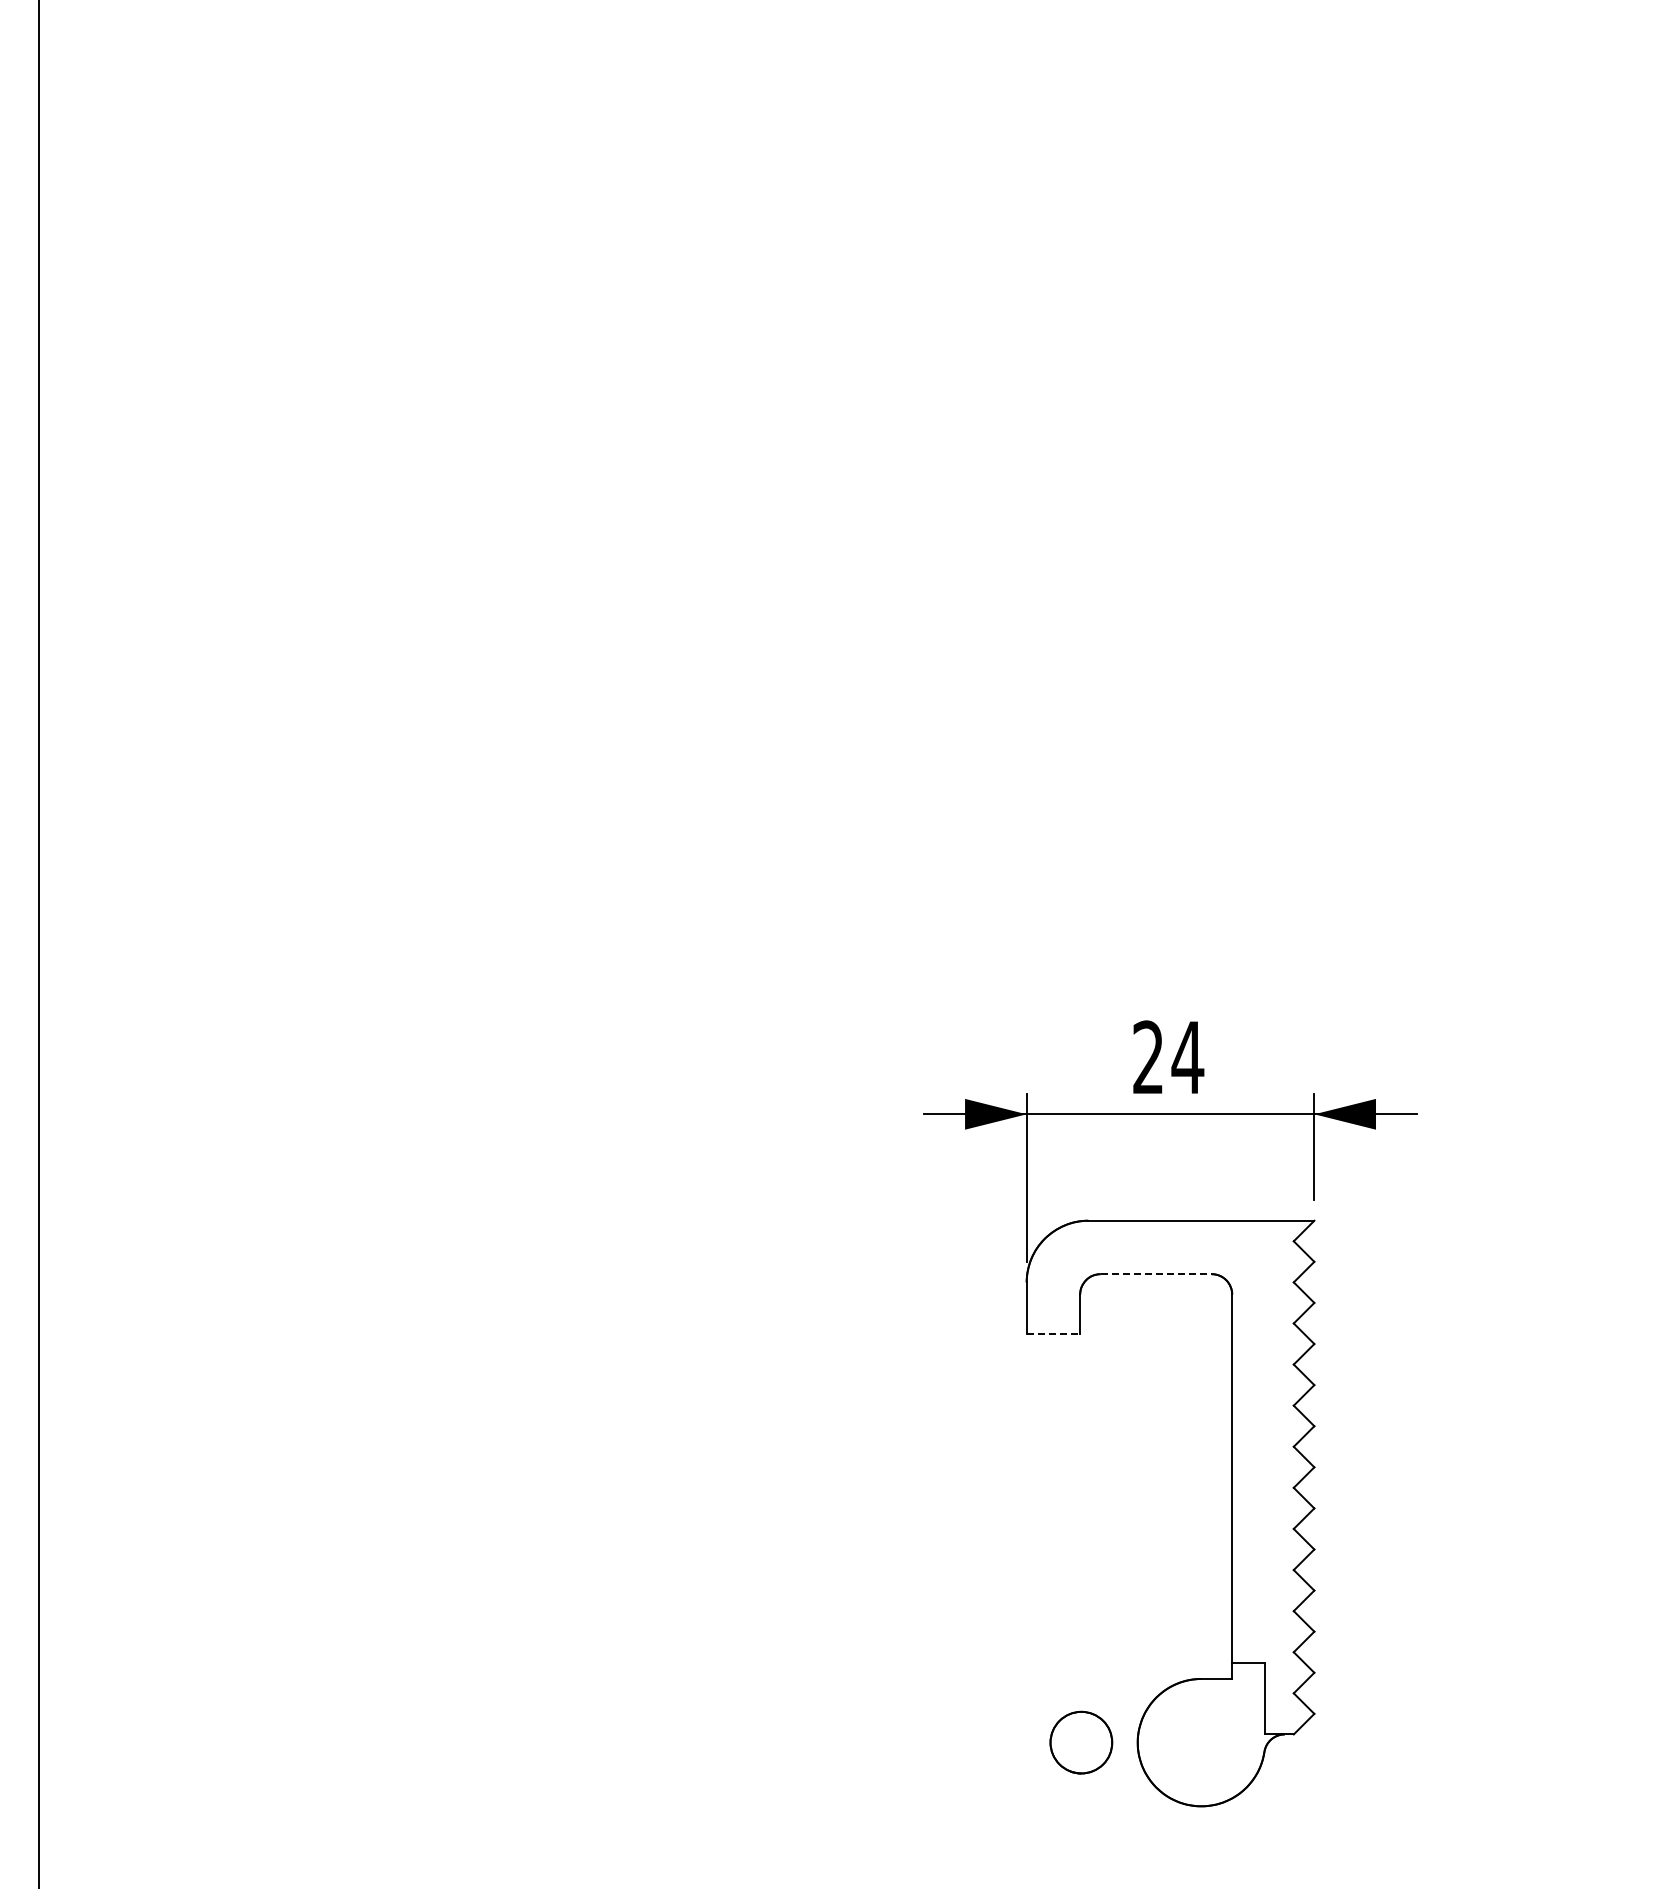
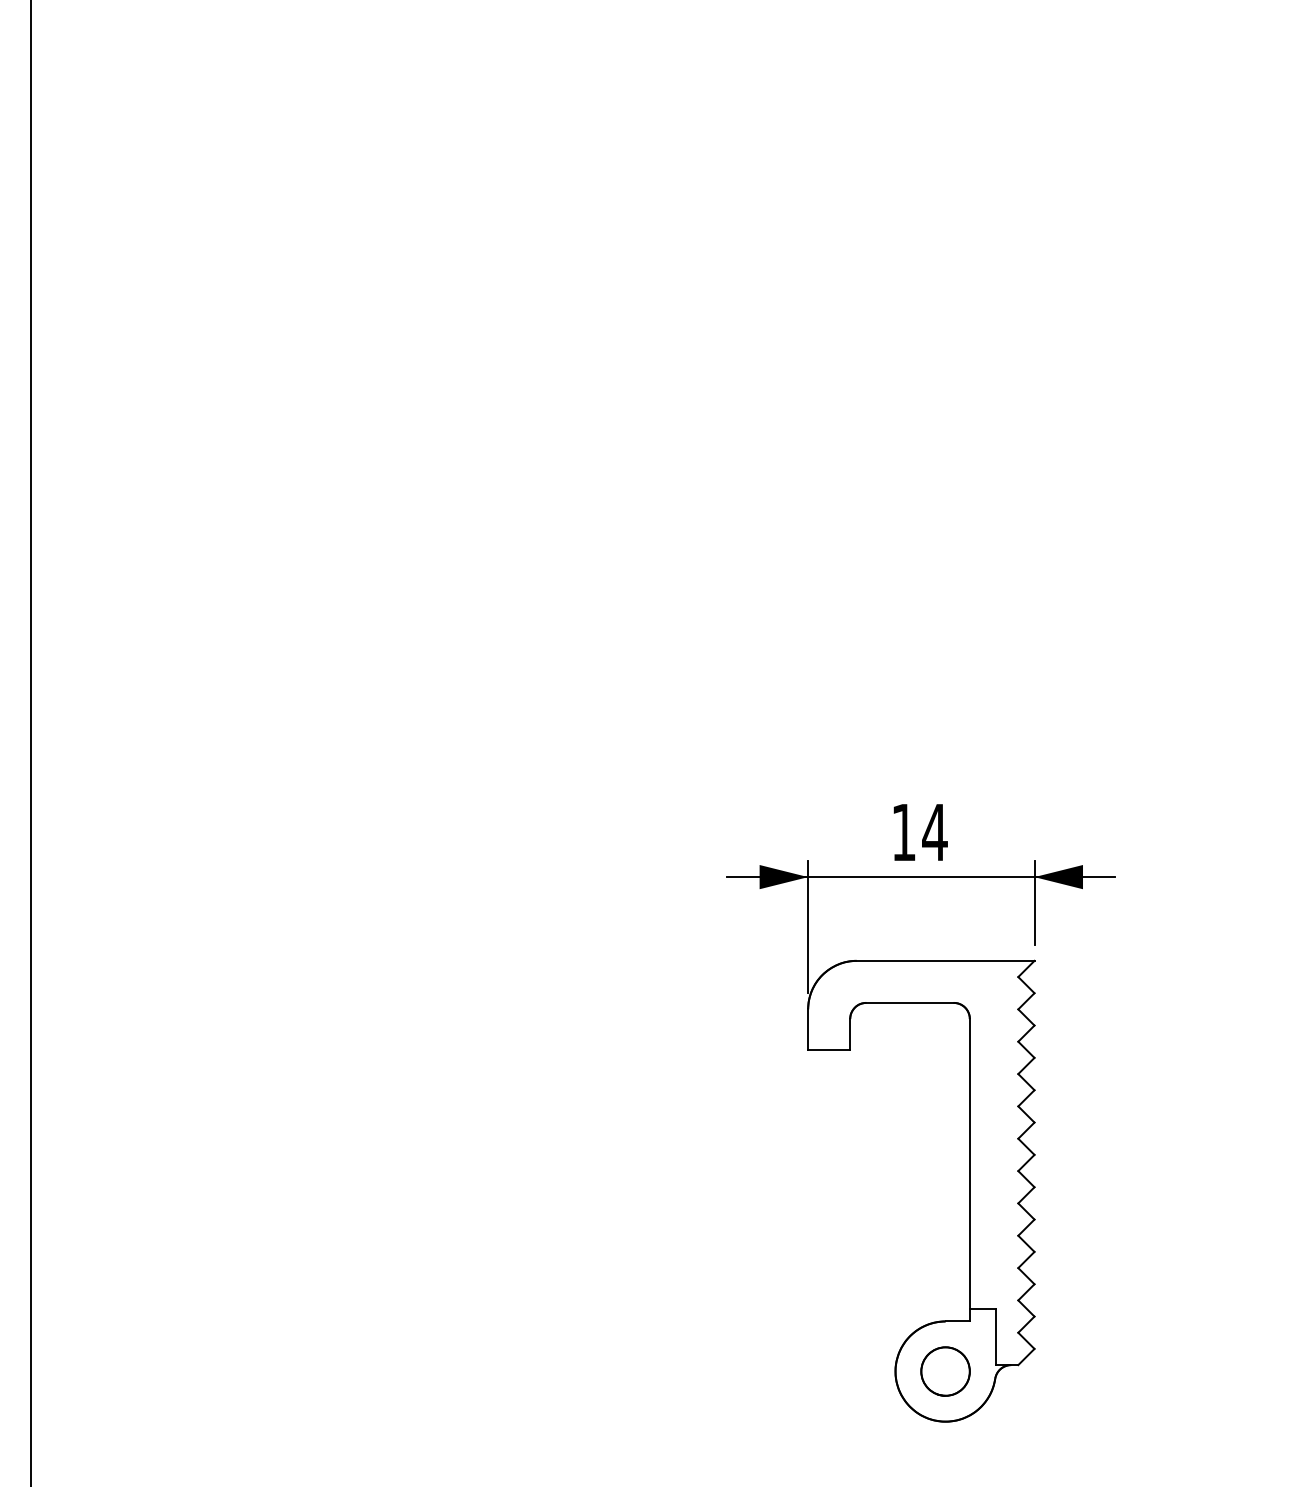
text: (1147, 1056) -> (903, 831), 24 -> 14
line: (1156, 1274) -> (910, 1003), dashed -> solid
line: (1053, 1333) -> (829, 1049), dashed -> solid
part: (1081, 1742) -> (945, 1371), moved

